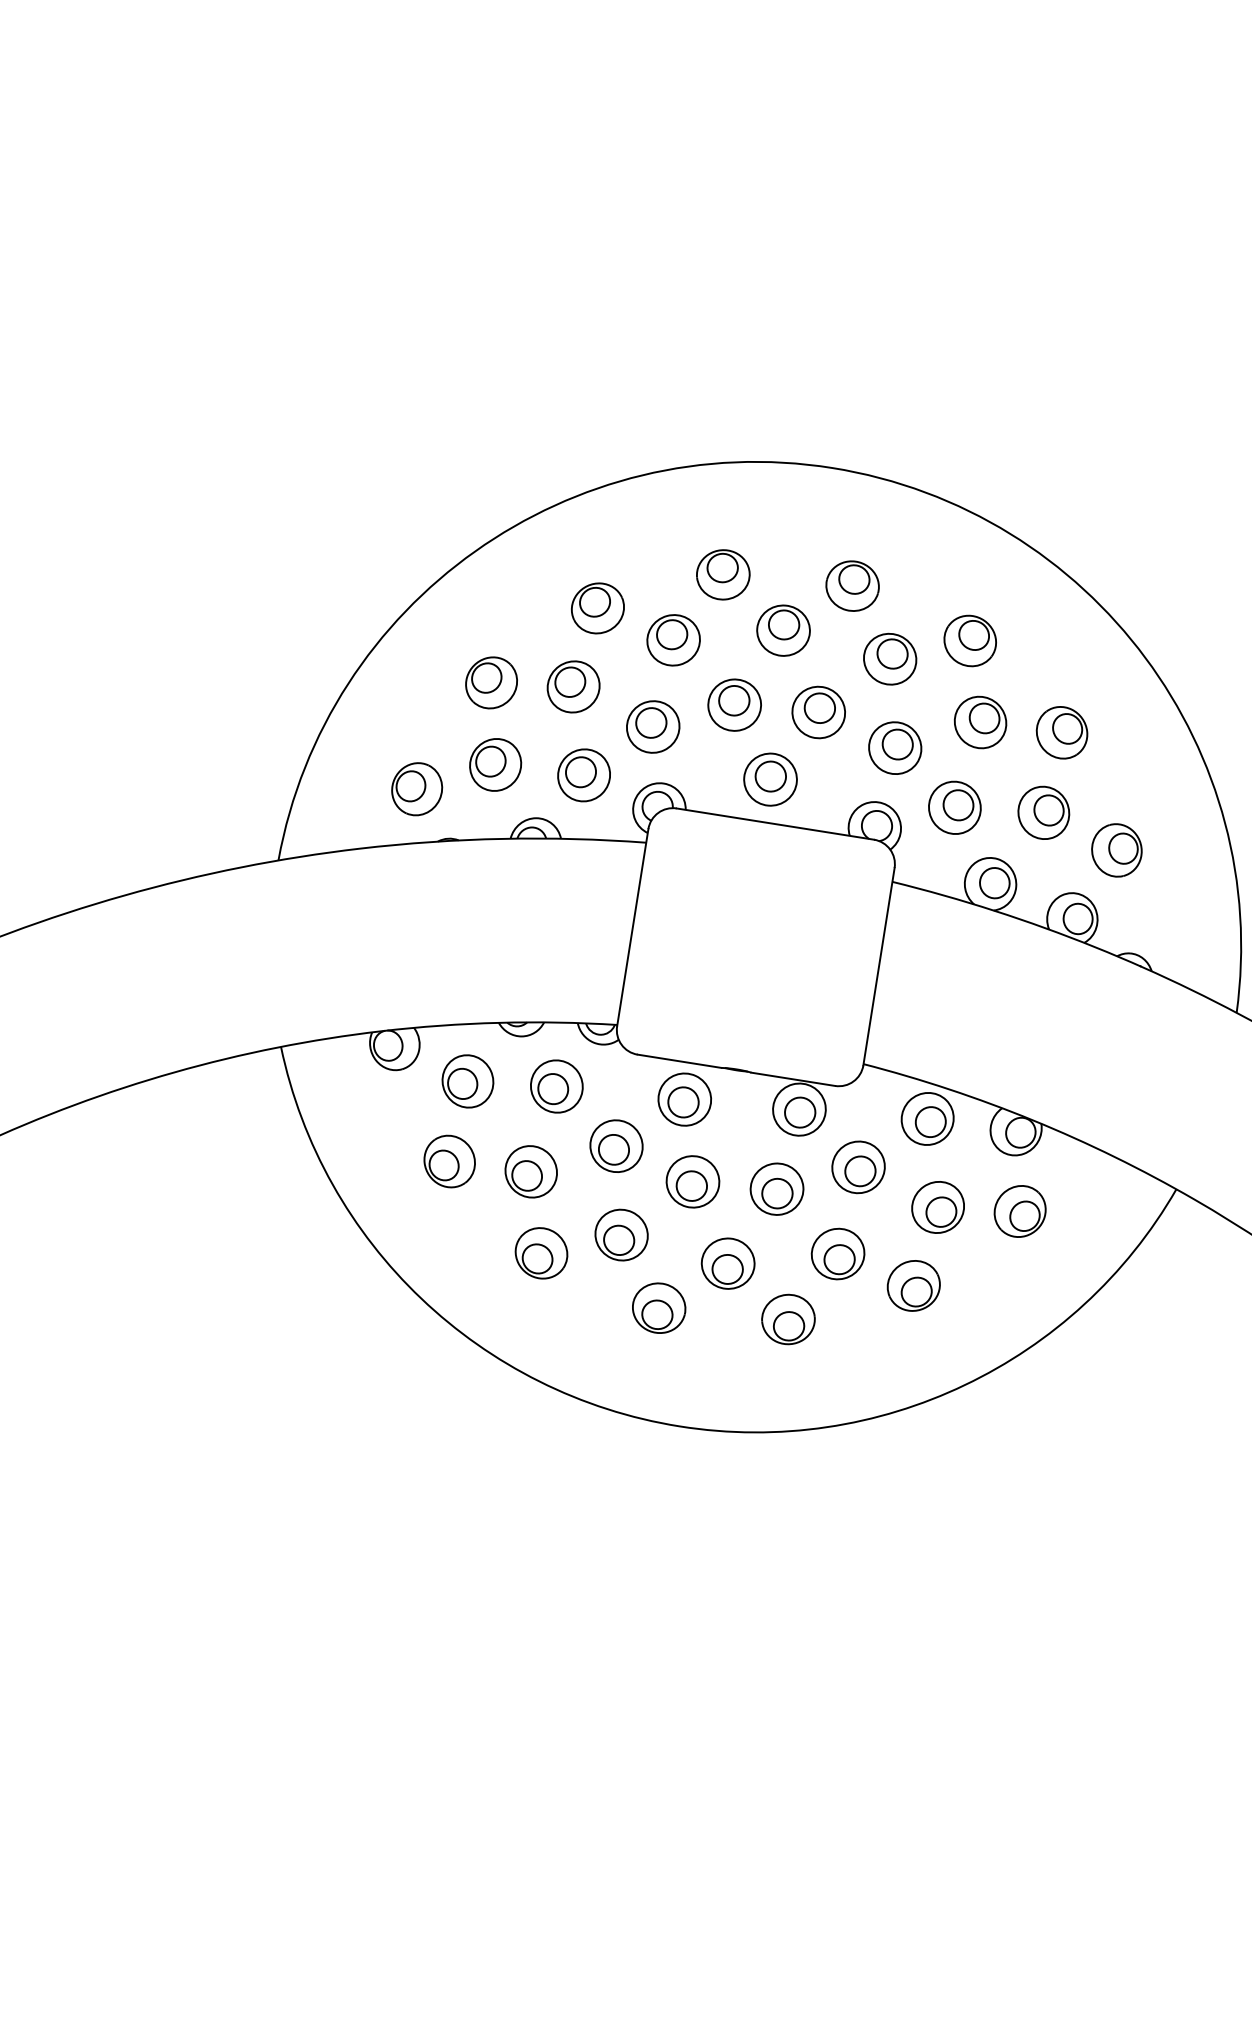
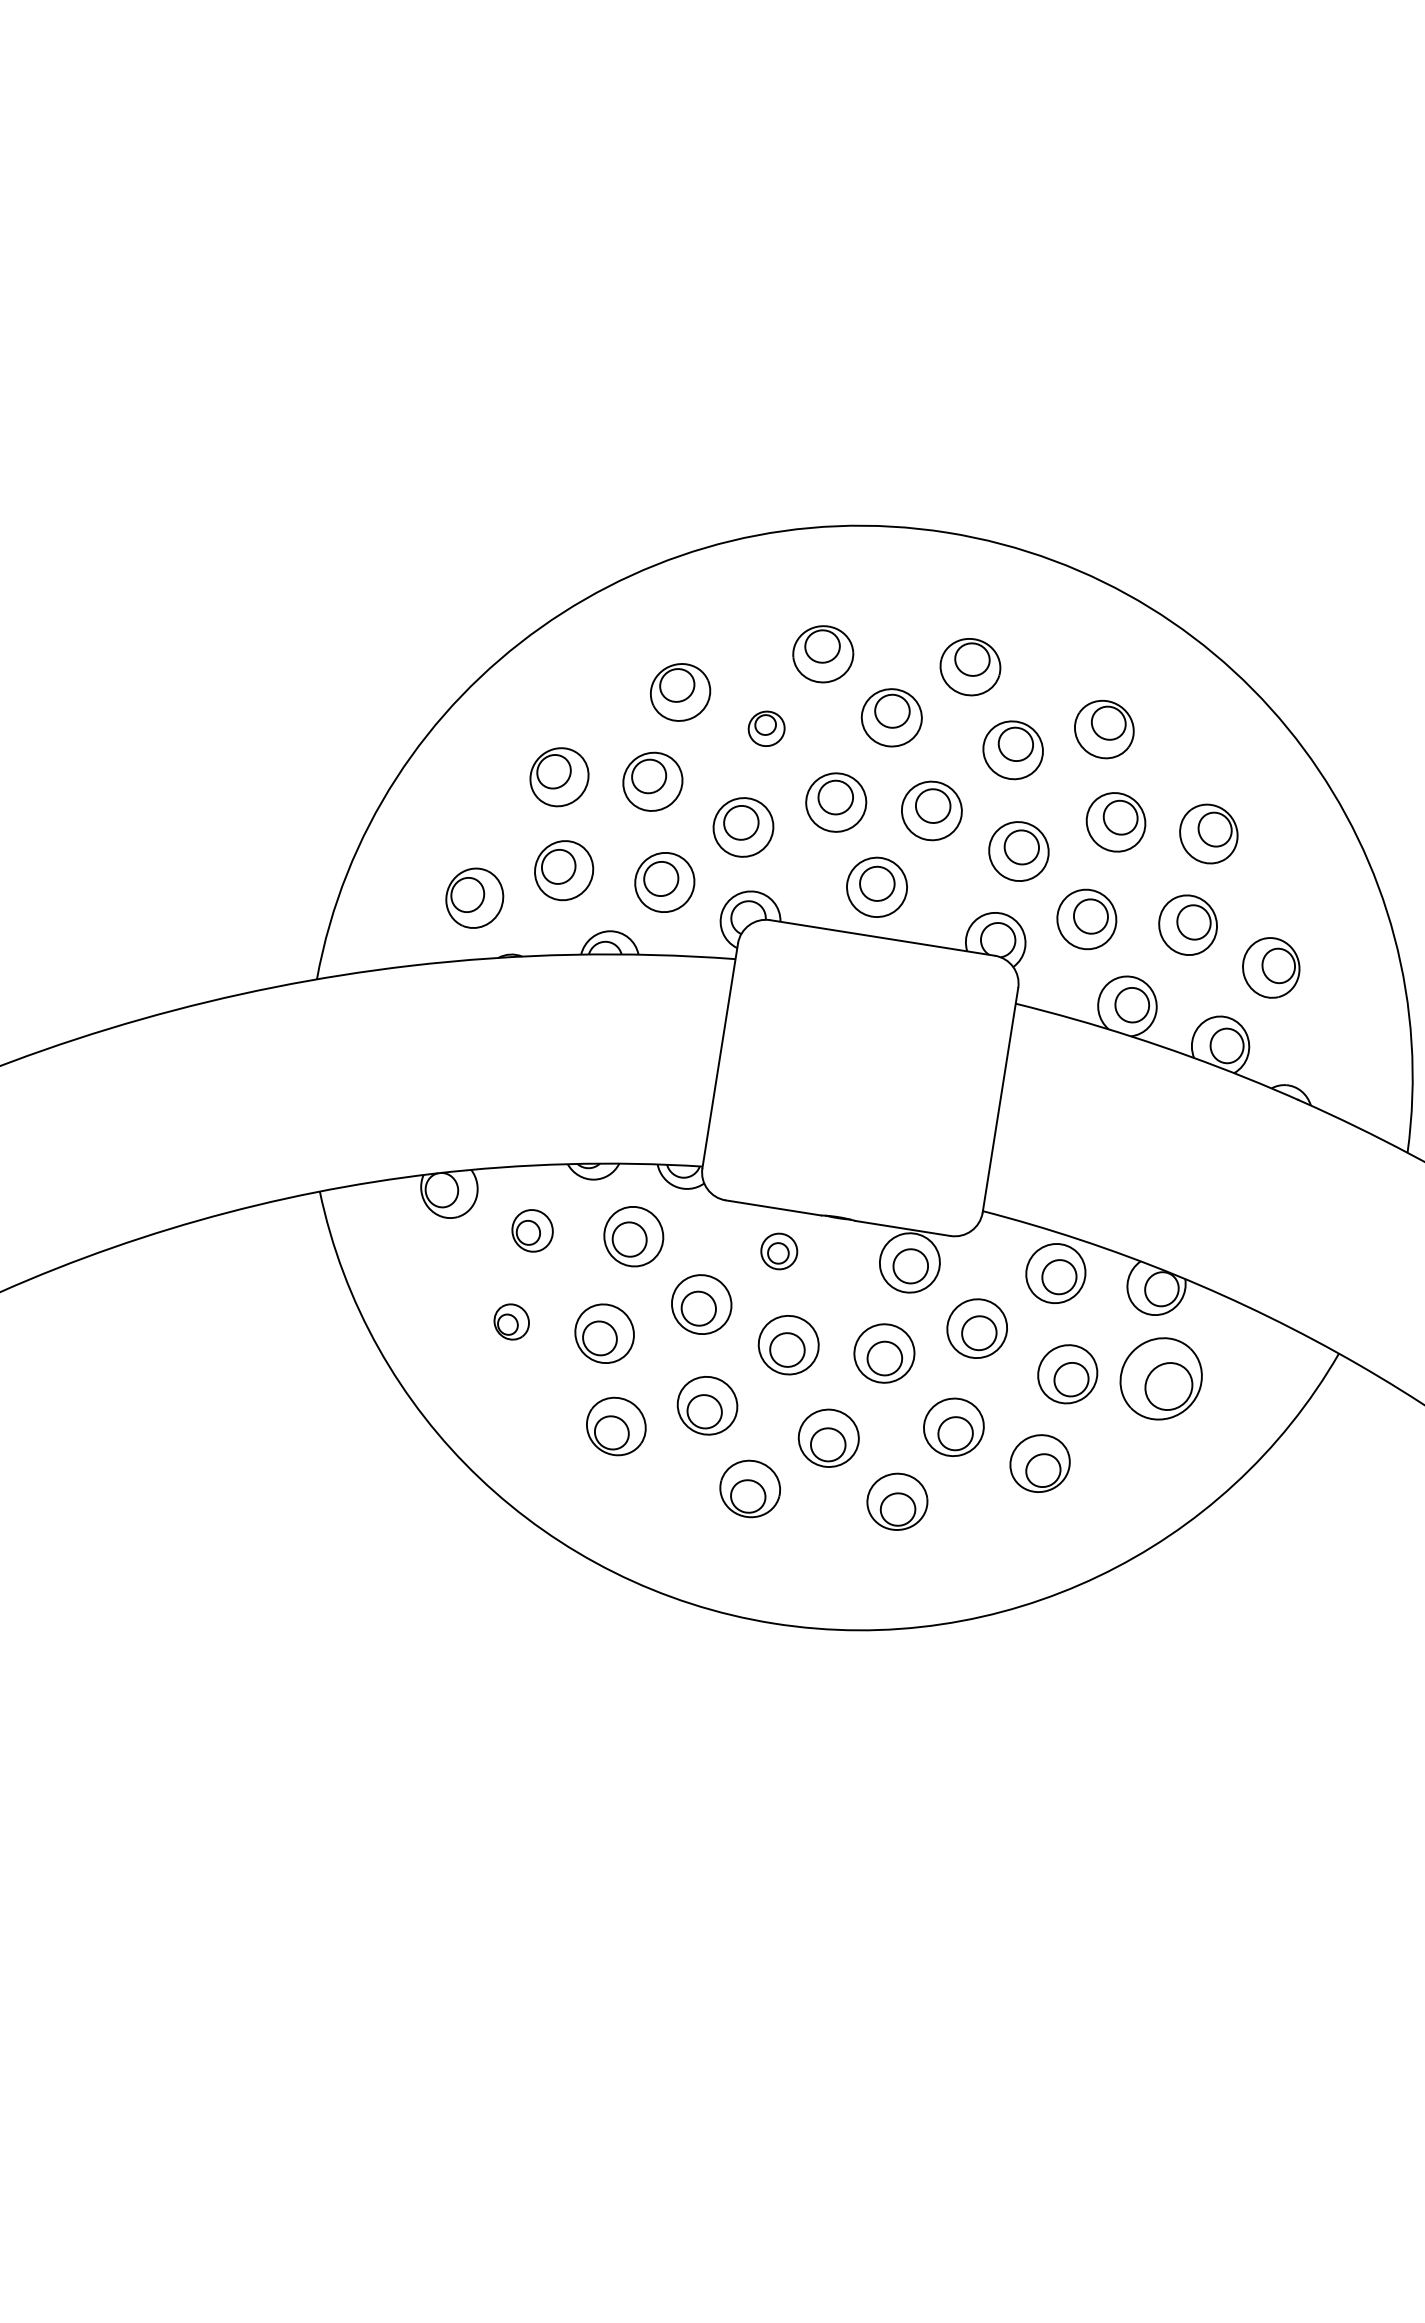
part: (673, 640) -> (766, 728), size x0.6
part: (467, 1081) -> (532, 1230), size x0.7
part: (684, 1099) -> (779, 1251), size x0.6
part: (449, 1161) -> (511, 1321), size x0.6
part: (1019, 1211) -> (1160, 1378), size x1.4

